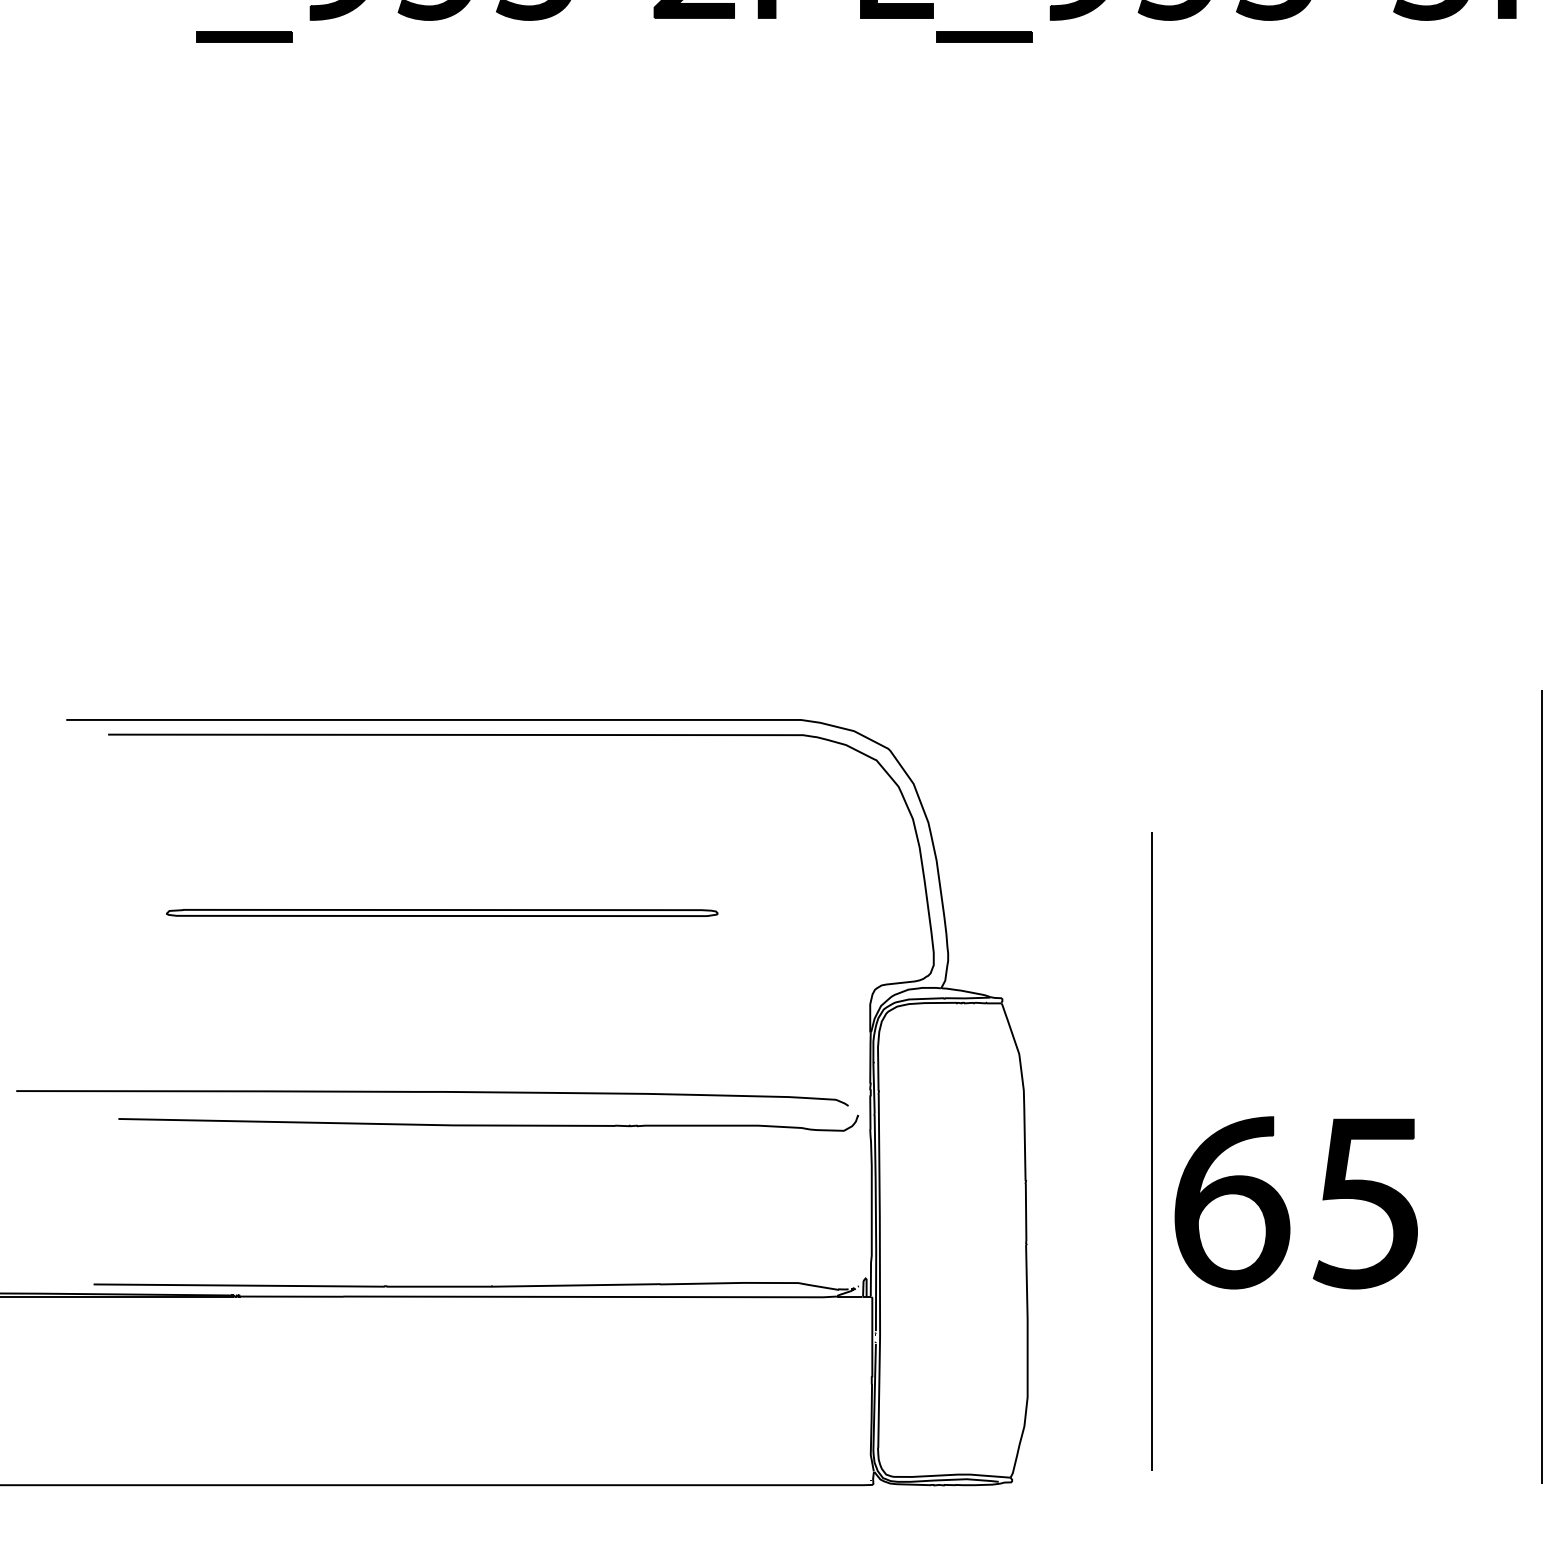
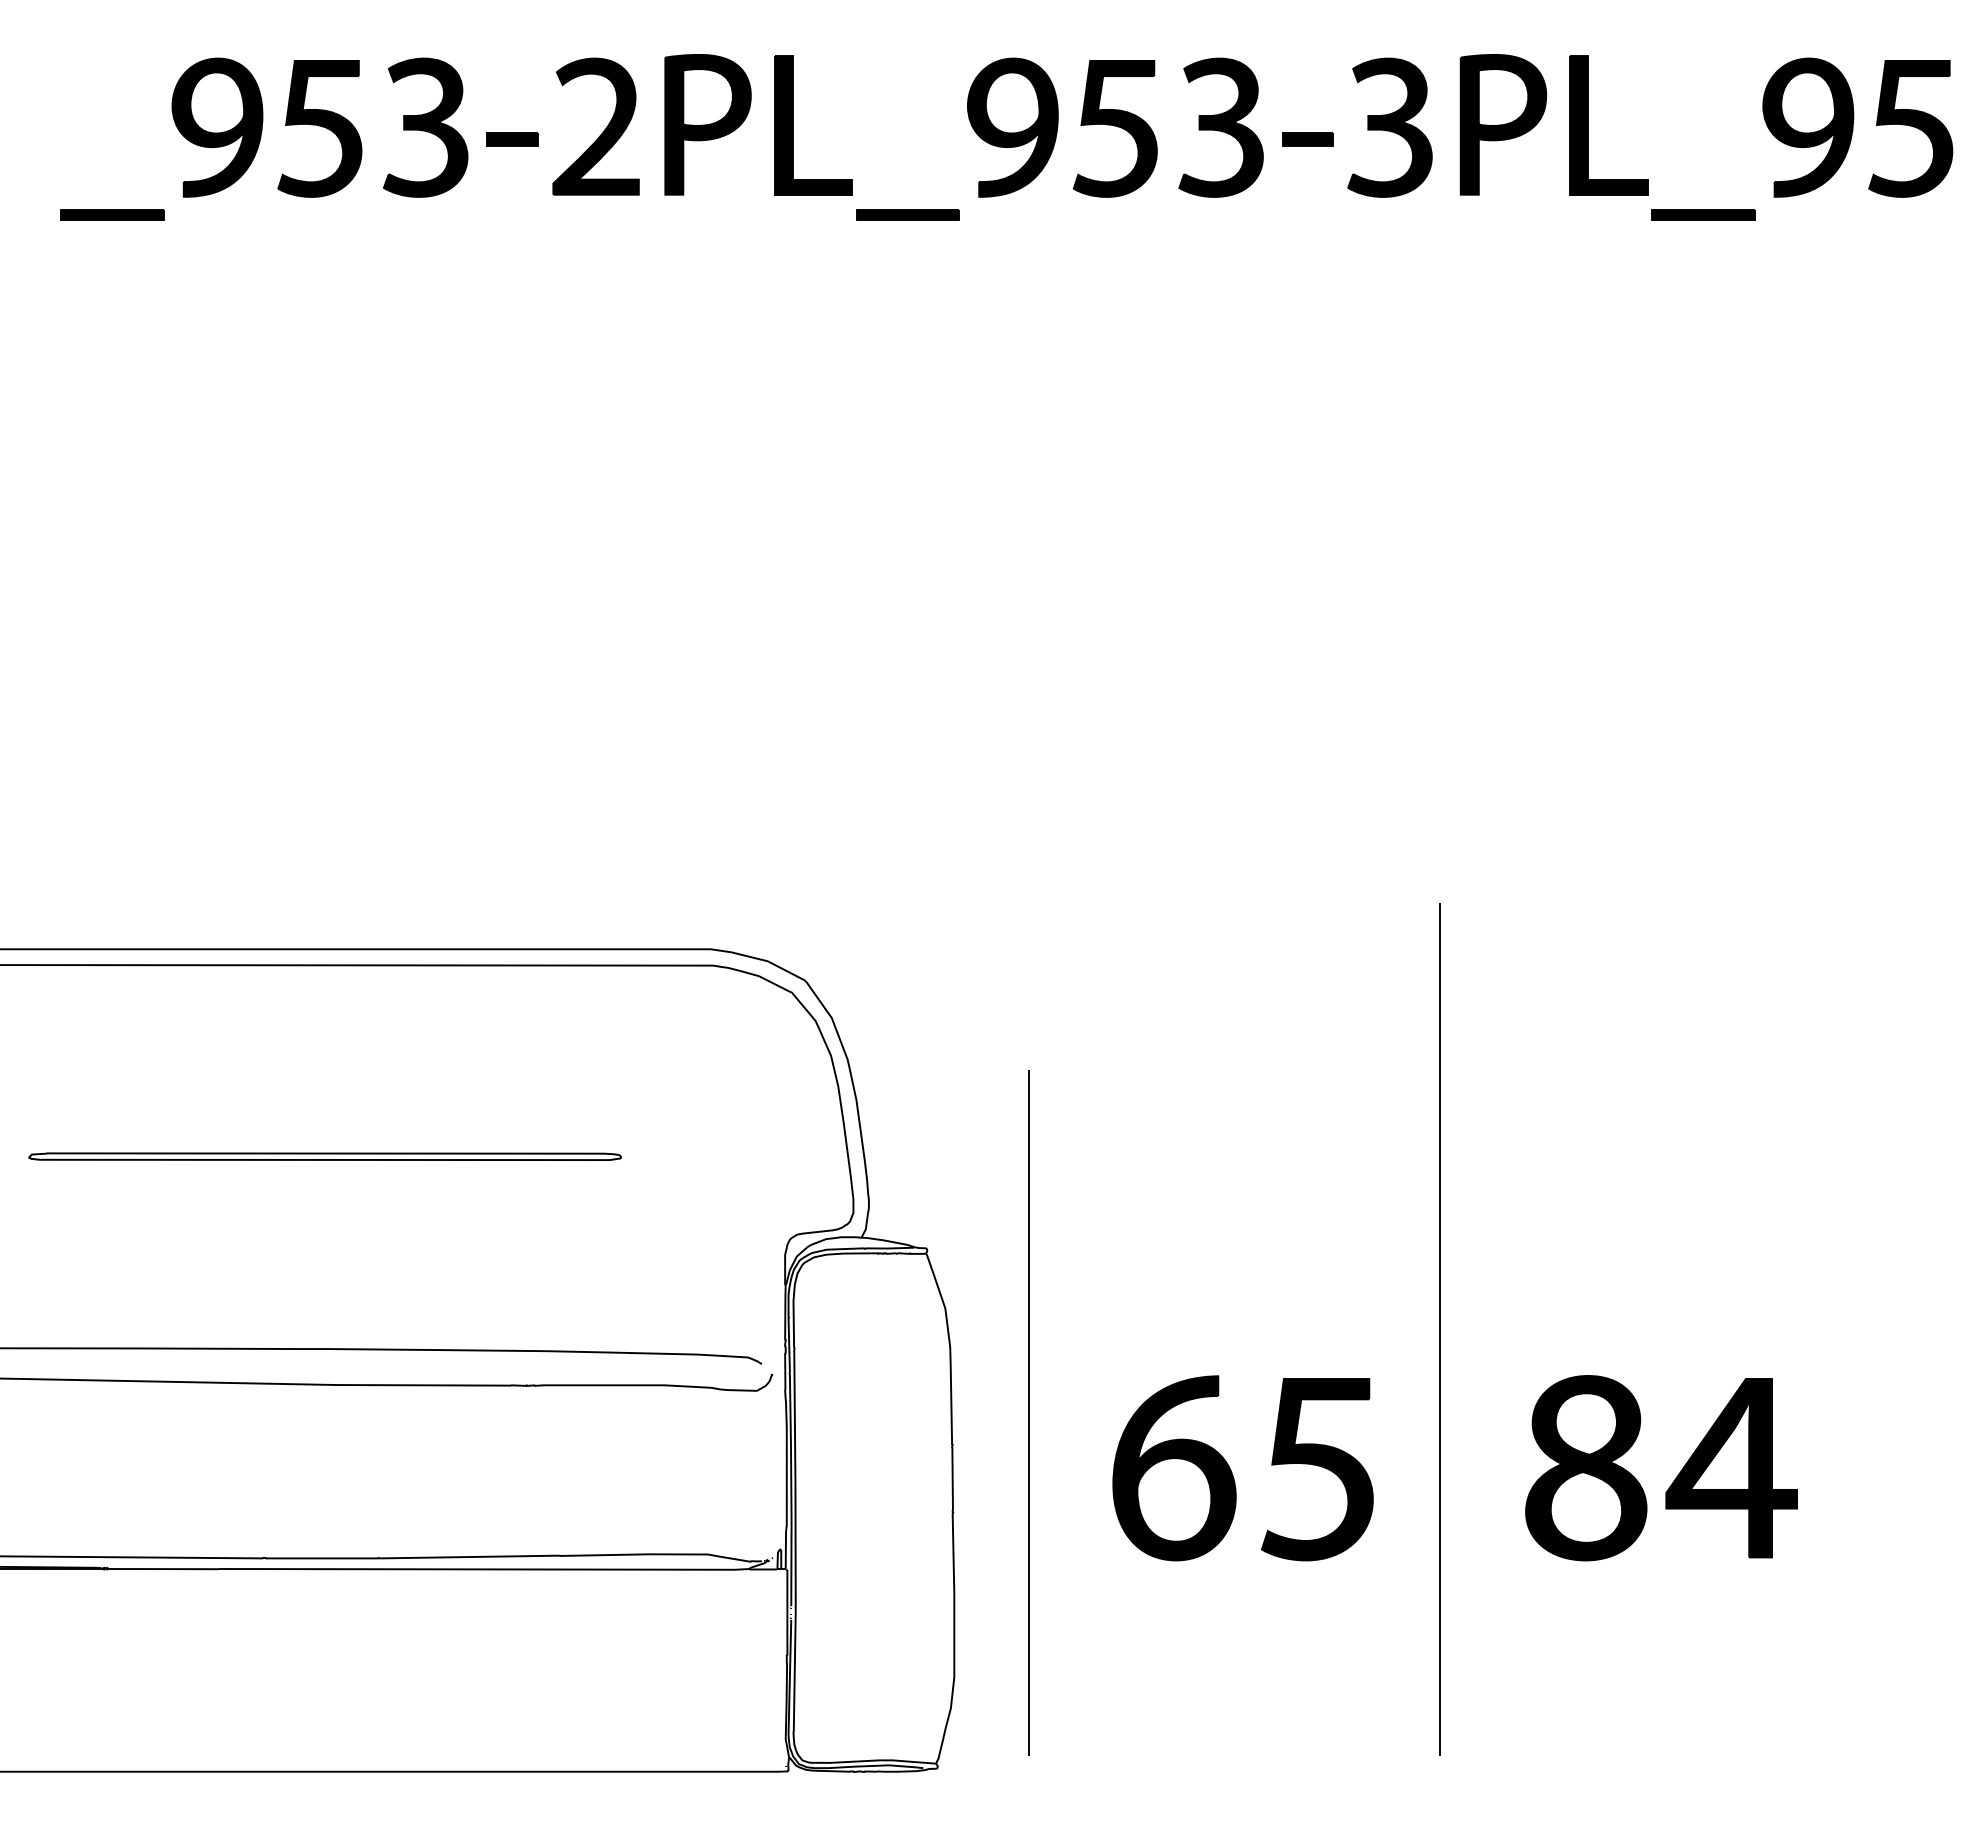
line: (1541, 1086) -> (1439, 1329), moved
line: (1151, 1150) -> (1028, 1412), moved

